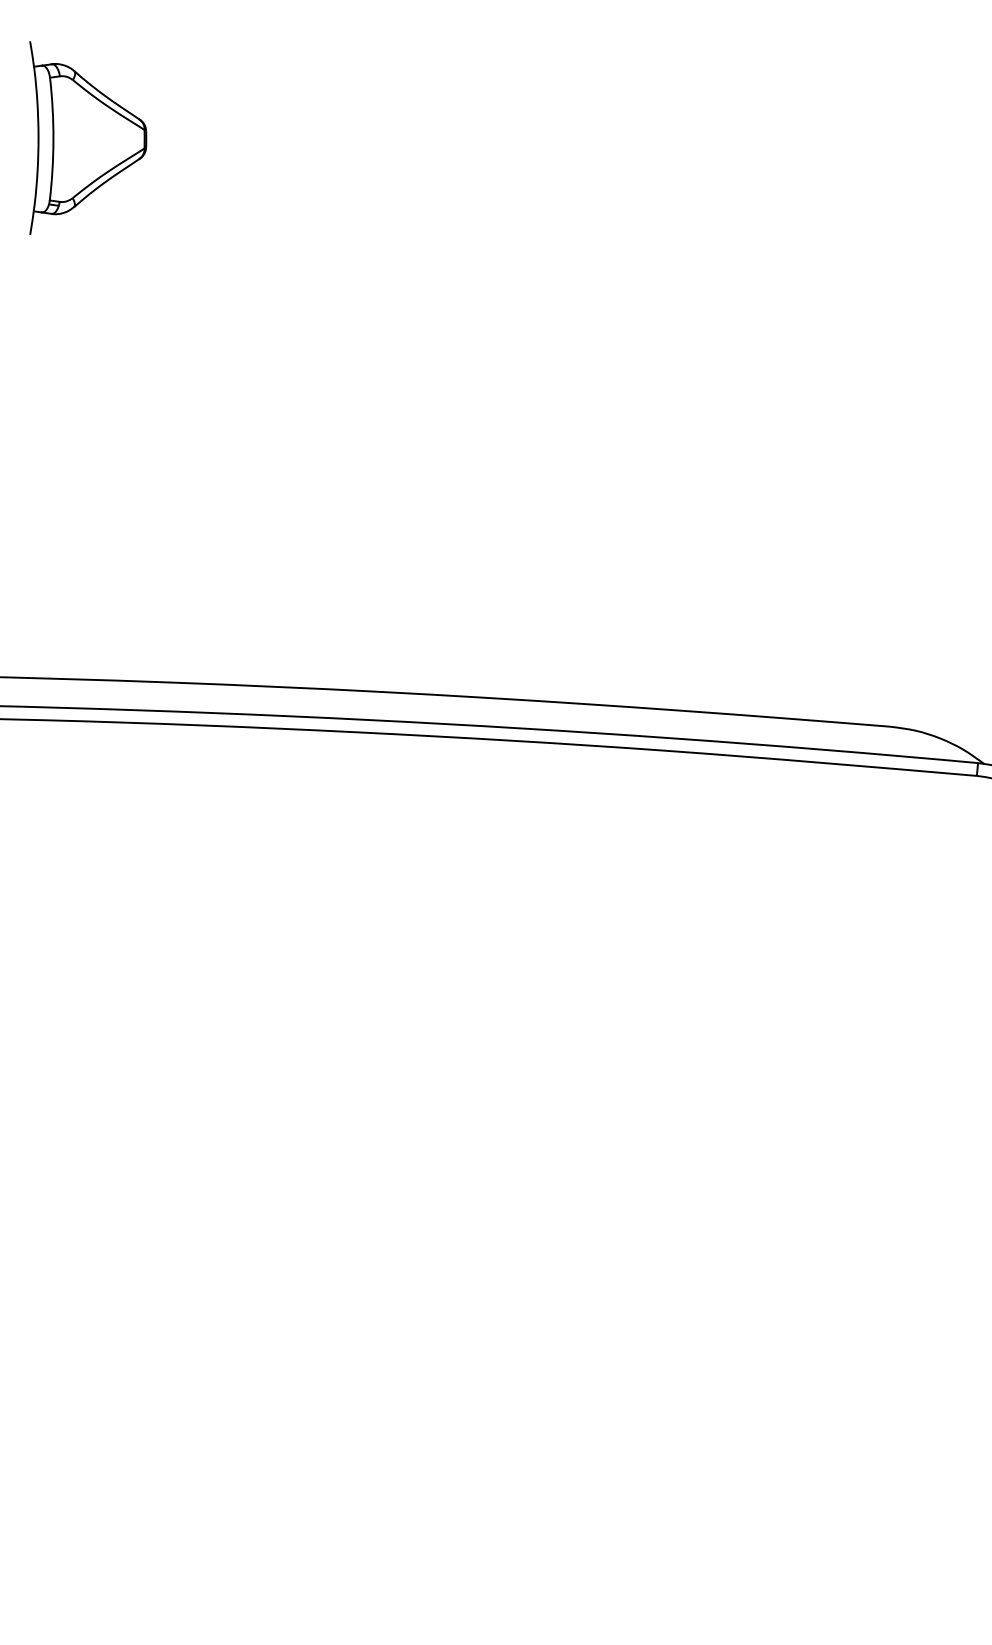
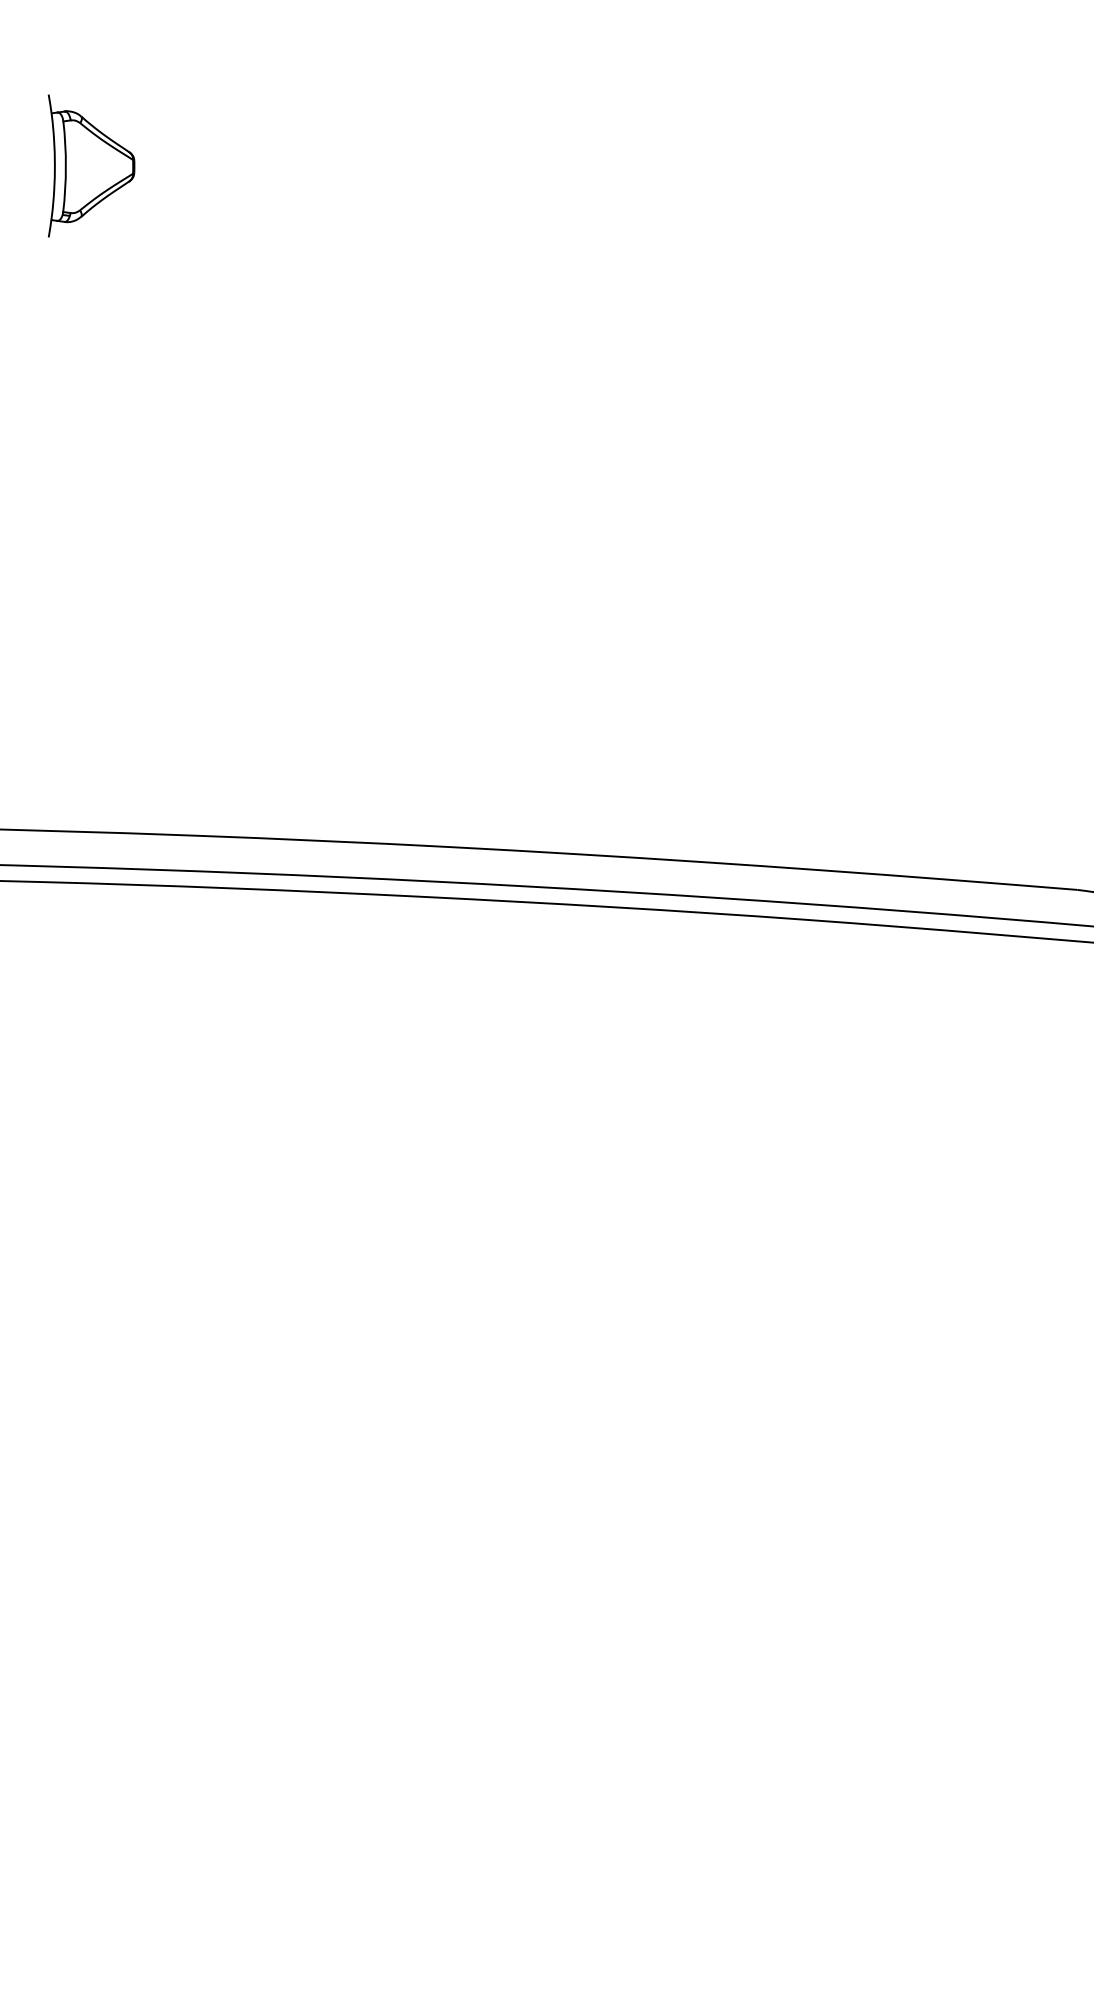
part: (88, 137) -> (91, 165), size x0.6

